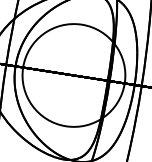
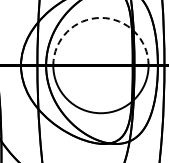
arc: (81, 24) -> (100, 17), solid -> dashed

